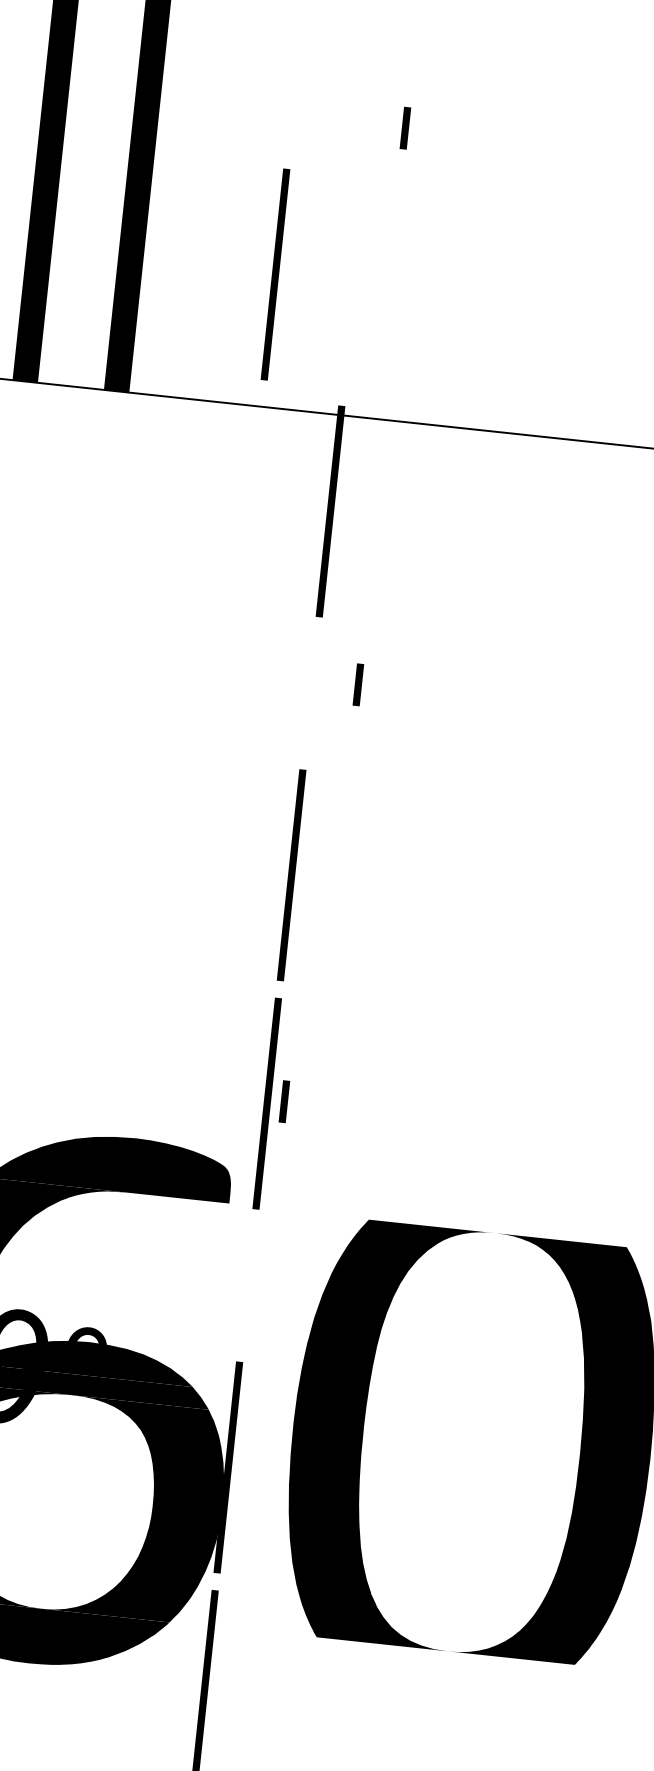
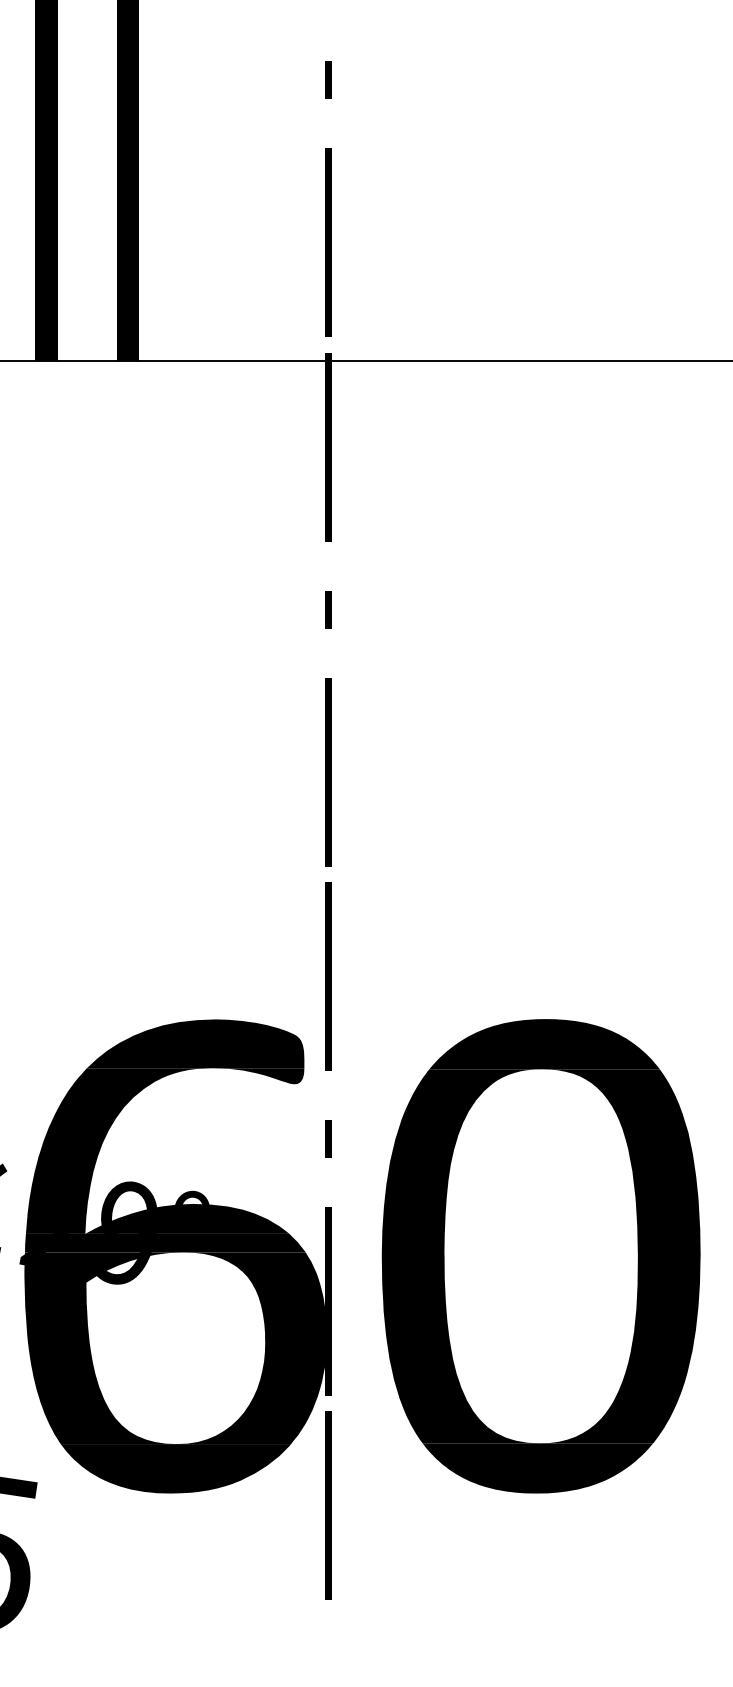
line: (405, 127) -> (328, 79), moved
line: (275, 274) -> (328, 242), moved
line: (358, 684) -> (328, 609), moved
line: (284, 1101) -> (328, 1138), moved
fill: (500, 1205) -> (544, 1044), added
fill: (177, 1207) -> (258, 1076), added
fill: (442, 1679) -> (537, 1468), added

